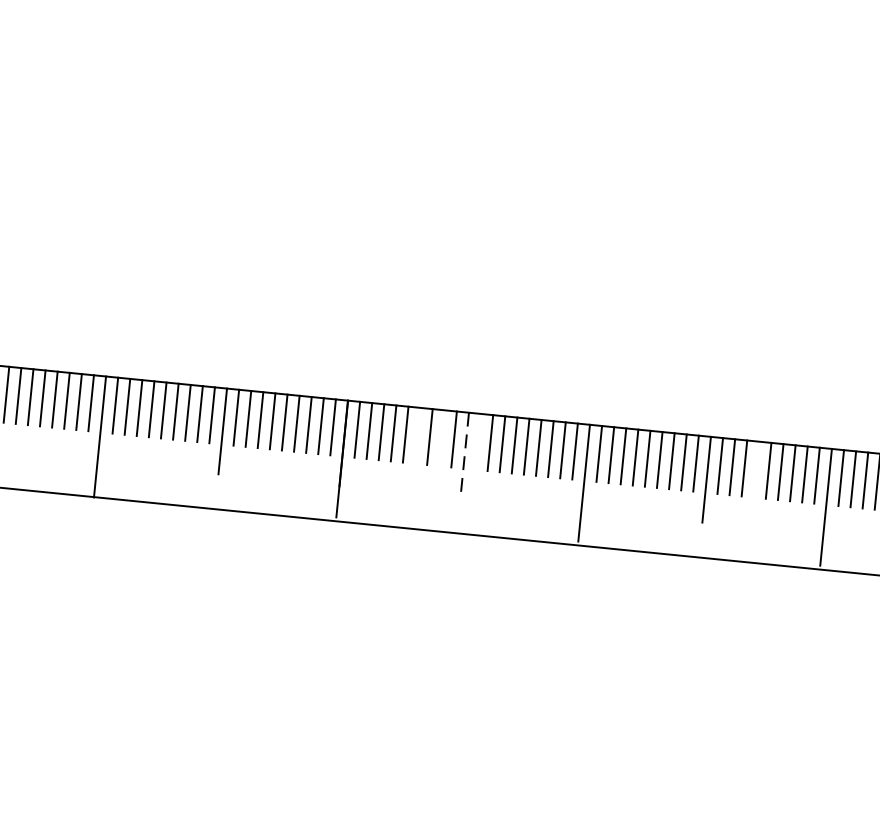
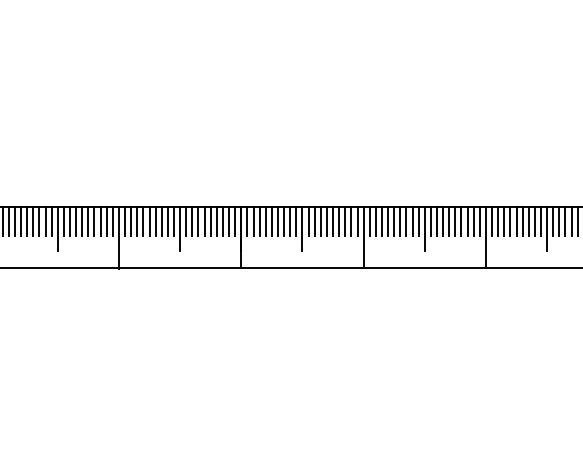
line: (416, 435) -> (277, 221), added
line: (442, 438) -> (290, 221), added
line: (478, 441) -> (308, 221), added
line: (464, 456) -> (302, 229), dashed -> solid
line: (757, 469) -> (449, 221), added

